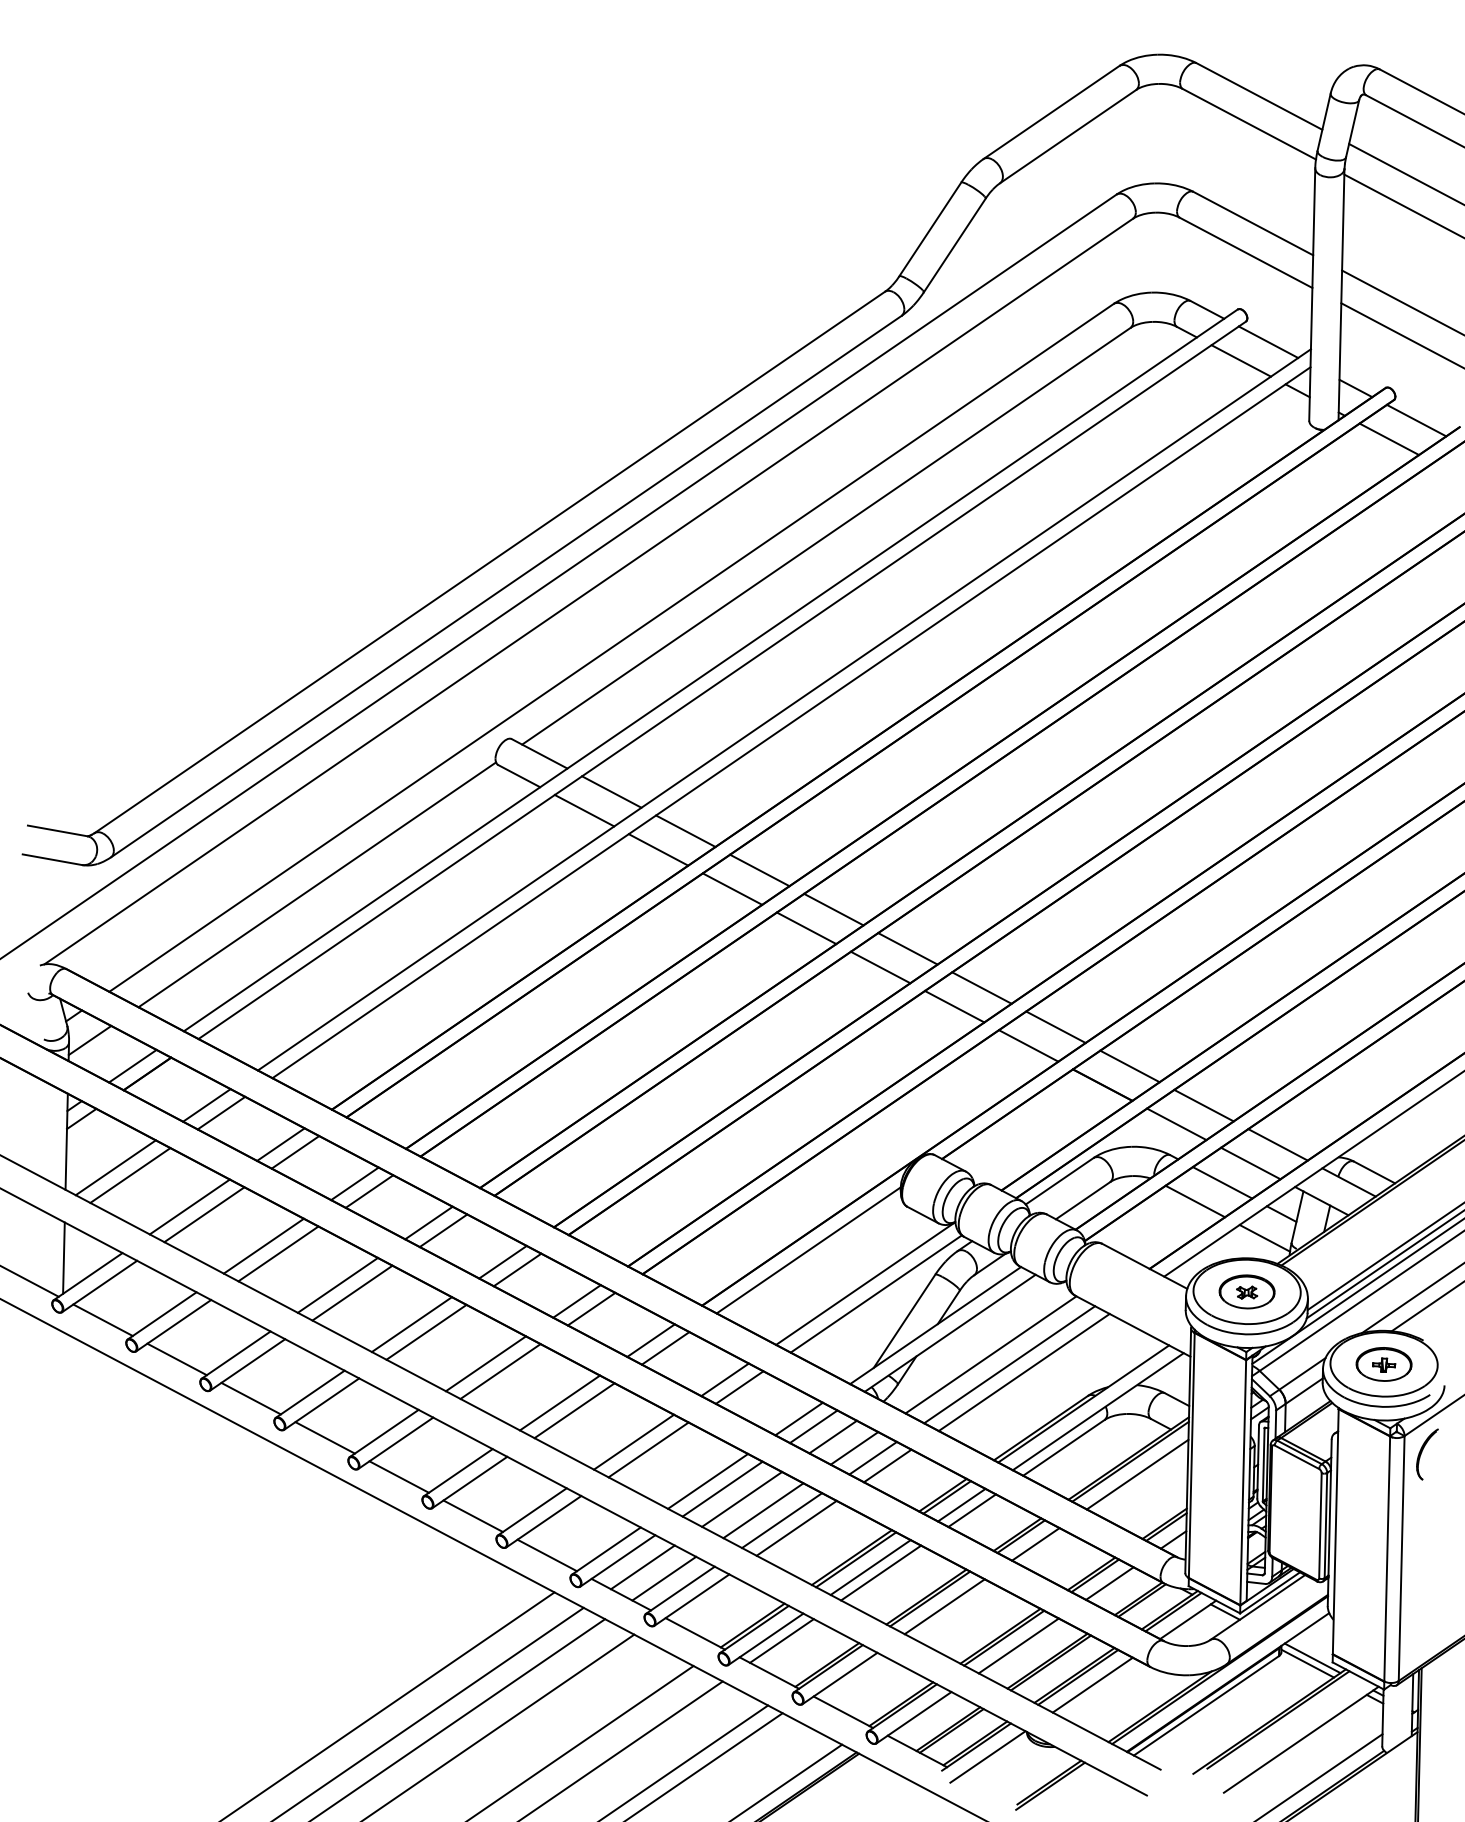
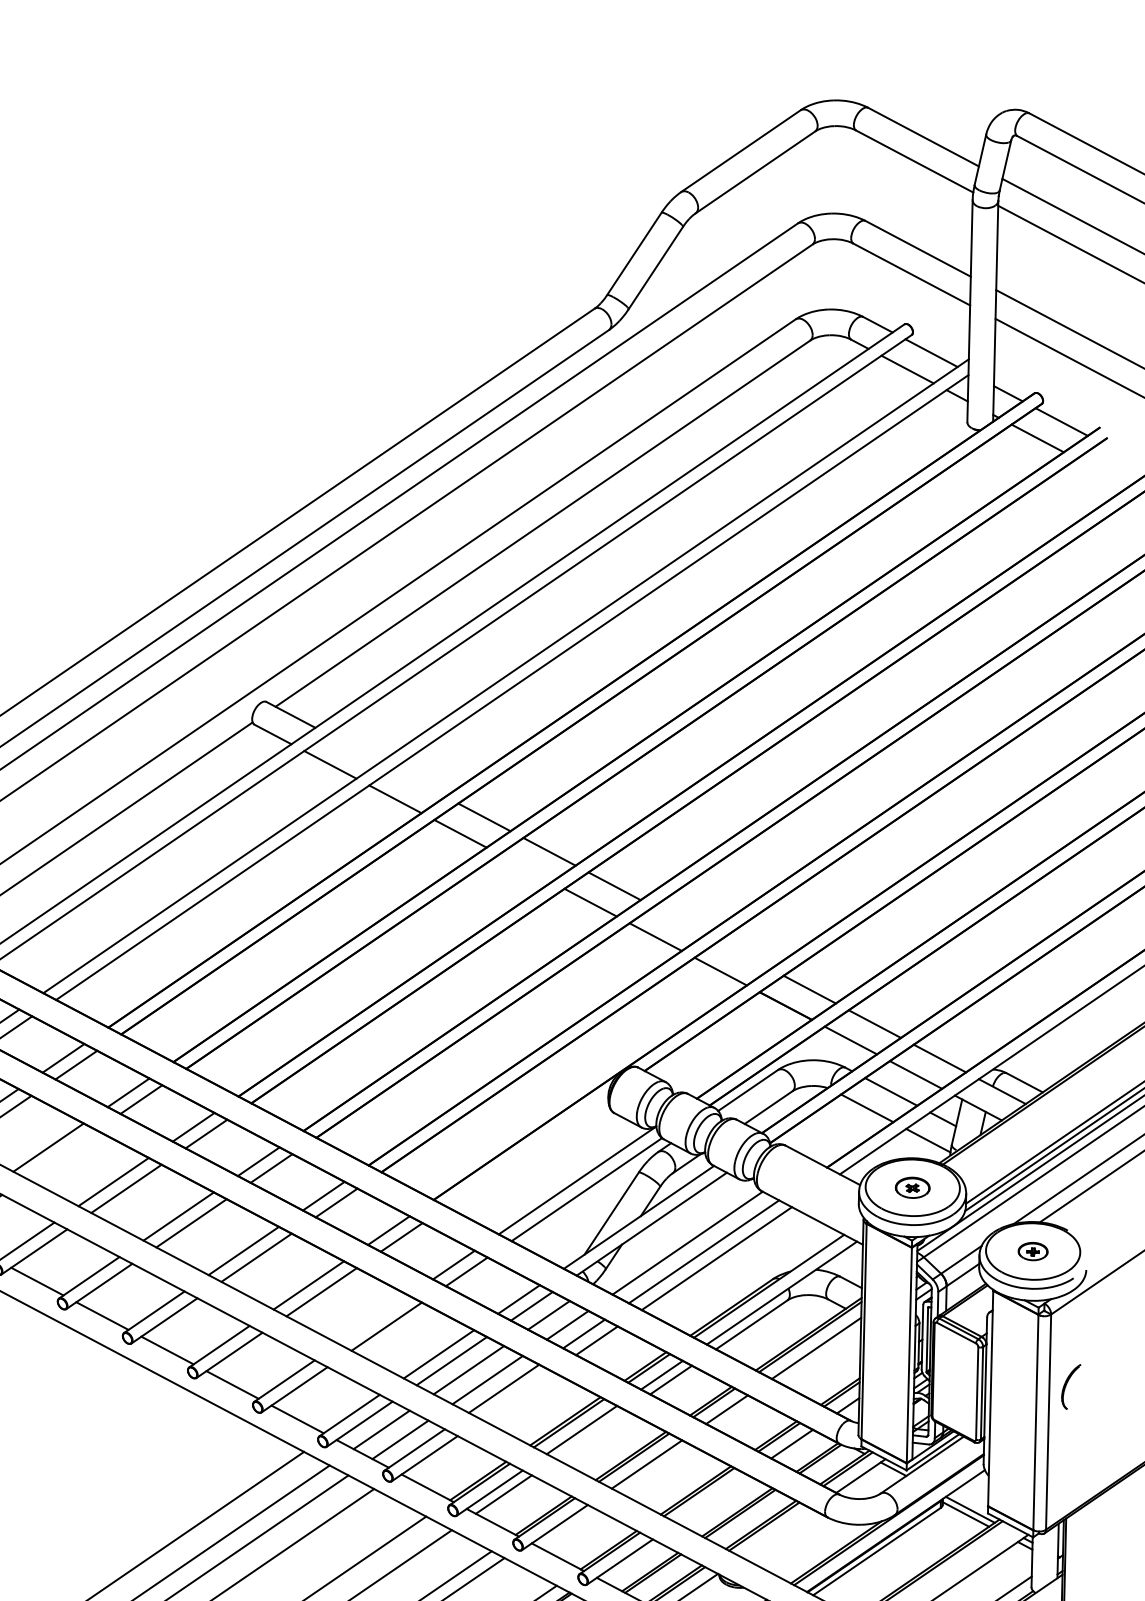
line: (611, 791) -> (354, 747), removed
line: (685, 830) -> (419, 782), removed
line: (806, 928) -> (525, 868), removed
line: (981, 987) -> (679, 920), removed
line: (1055, 1027) -> (744, 955), removed
line: (808, 1250) -> (527, 1151), removed
line: (278, 1253) -> (61, 1154), removed
part: (1246, 1291) -> (912, 1187), size x0.7
part: (1383, 1364) -> (1032, 1251), size x0.6
line: (634, 1441) -> (374, 1319), removed
part: (1427, 1454) -> (1071, 1386), moved
line: (796, 1527) -> (516, 1394), removed
line: (881, 1572) -> (591, 1434), removed
line: (1018, 1645) -> (711, 1498), removed
line: (1092, 1684) -> (776, 1532), removed

